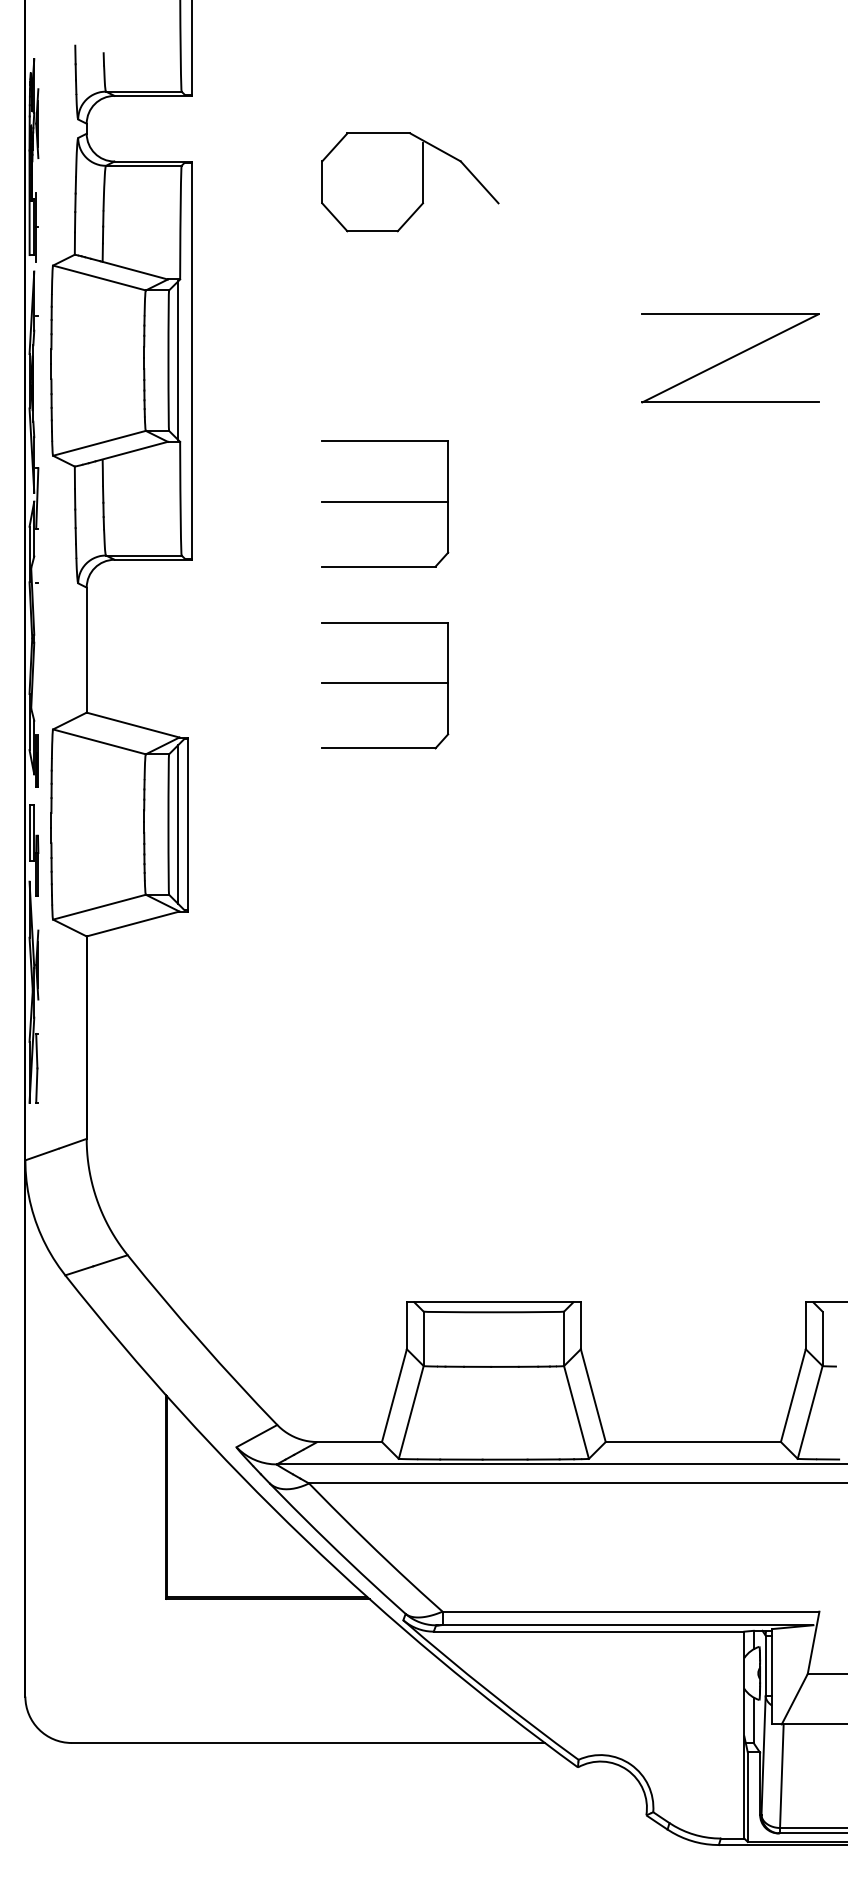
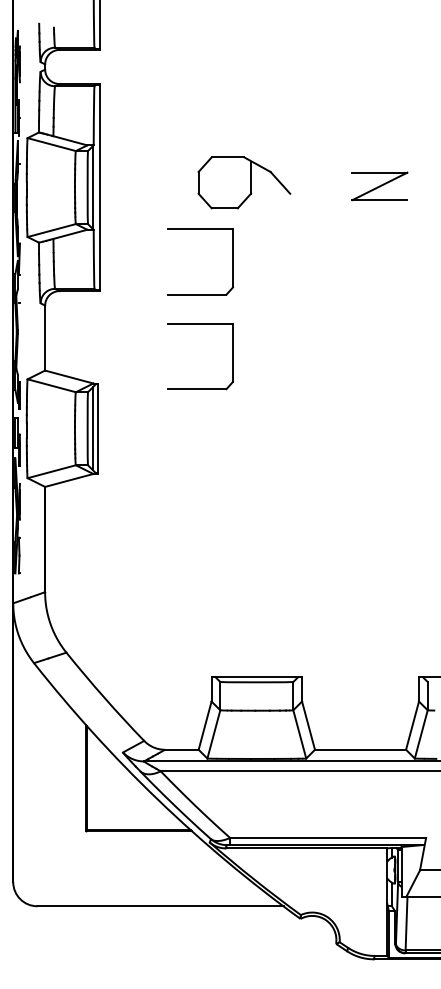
part: (410, 181) -> (244, 182), moved
part: (729, 358) -> (379, 186), size x0.6
line: (385, 500) -> (200, 260), removed
line: (385, 683) -> (200, 355), removed

